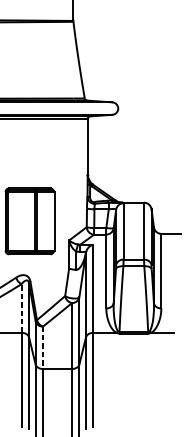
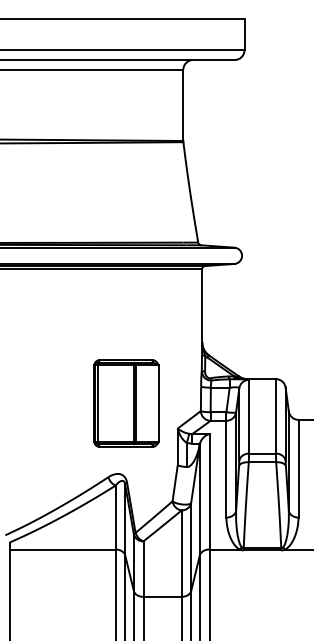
line: (21, 308) -> (115, 517), dashed -> solid
line: (42, 348) -> (143, 569), dashed -> solid

